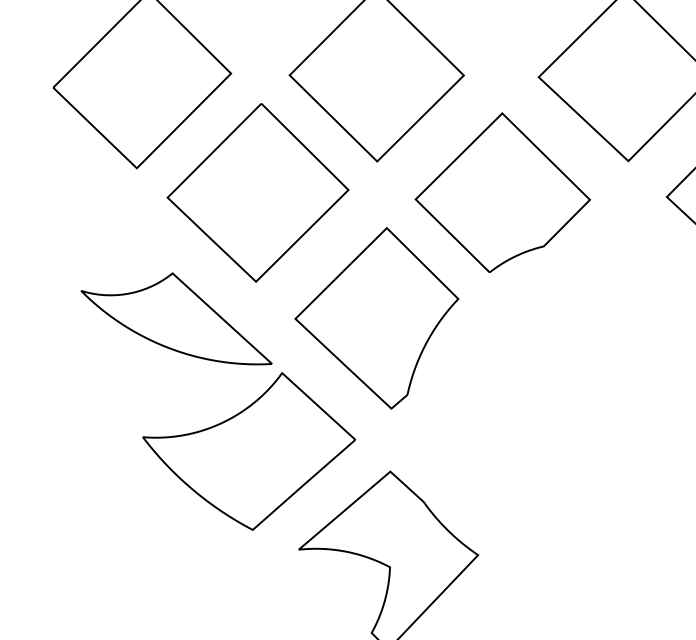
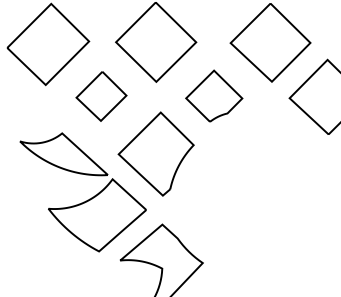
part: (503, 191) -> (214, 95), size x0.7
part: (258, 193) -> (101, 96), size x0.6

